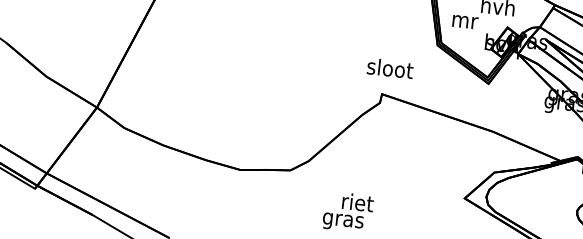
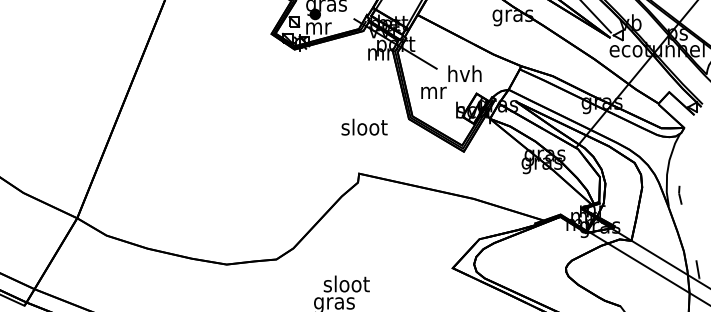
text: (390, 67) -> (364, 126), moved
text: (357, 201) -> (346, 283), riet -> sloot

